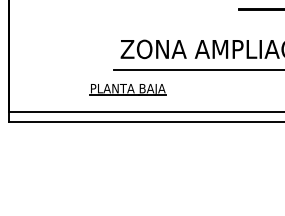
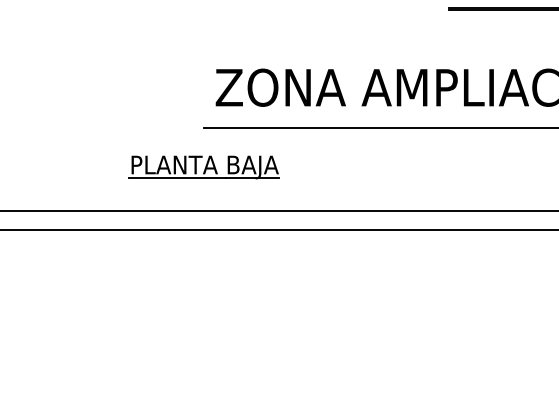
part: (127, 89) -> (203, 166), moved

